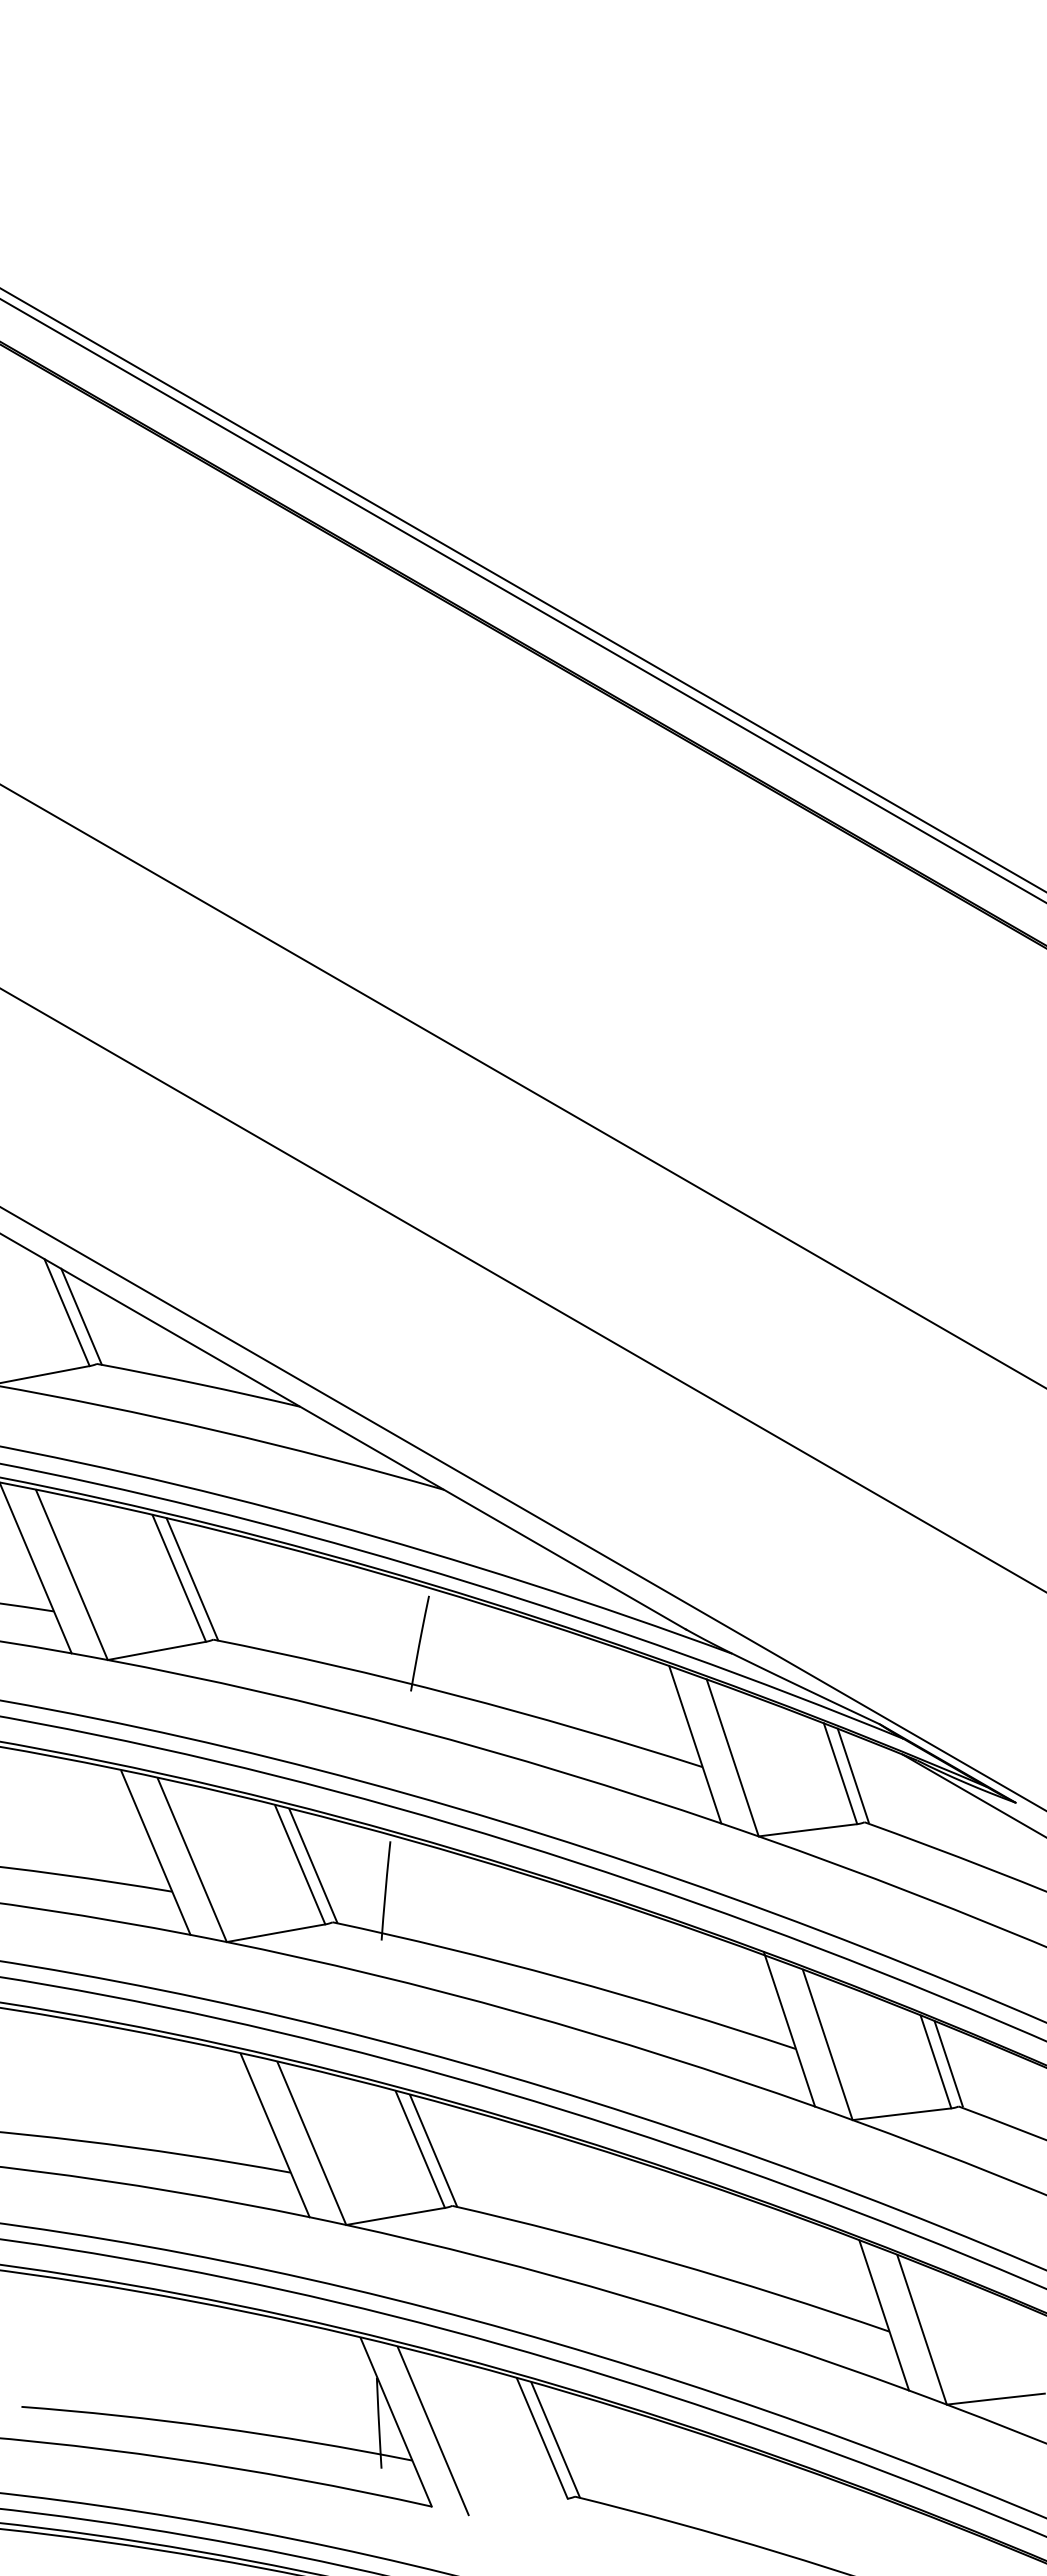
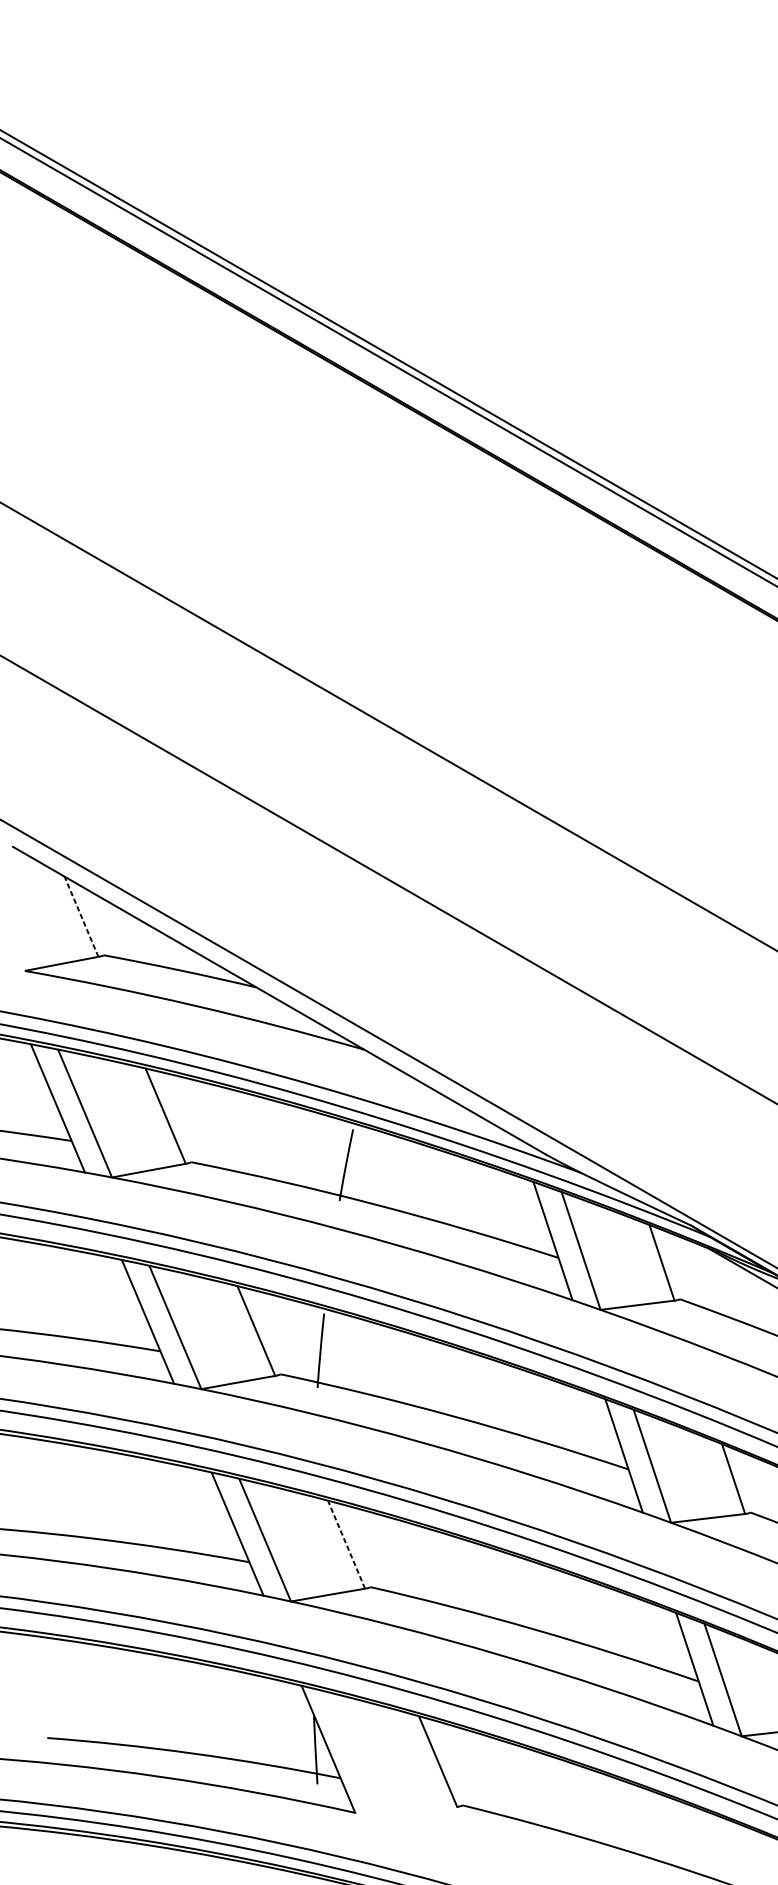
line: (66, 1312) -> (81, 916), solid -> dashed
line: (81, 1316) -> (92, 919), removed
line: (192, 1579) -> (175, 1117), removed
line: (852, 1775) -> (670, 1264), removed
line: (313, 1865) -> (266, 1331), removed
line: (948, 2063) -> (743, 1480), removed
line: (420, 2149) -> (346, 1544), solid -> dashed
line: (433, 2150) -> (356, 1545), removed
line: (432, 2431) -> (355, 1756), removed
line: (555, 2439) -> (448, 1762), removed

